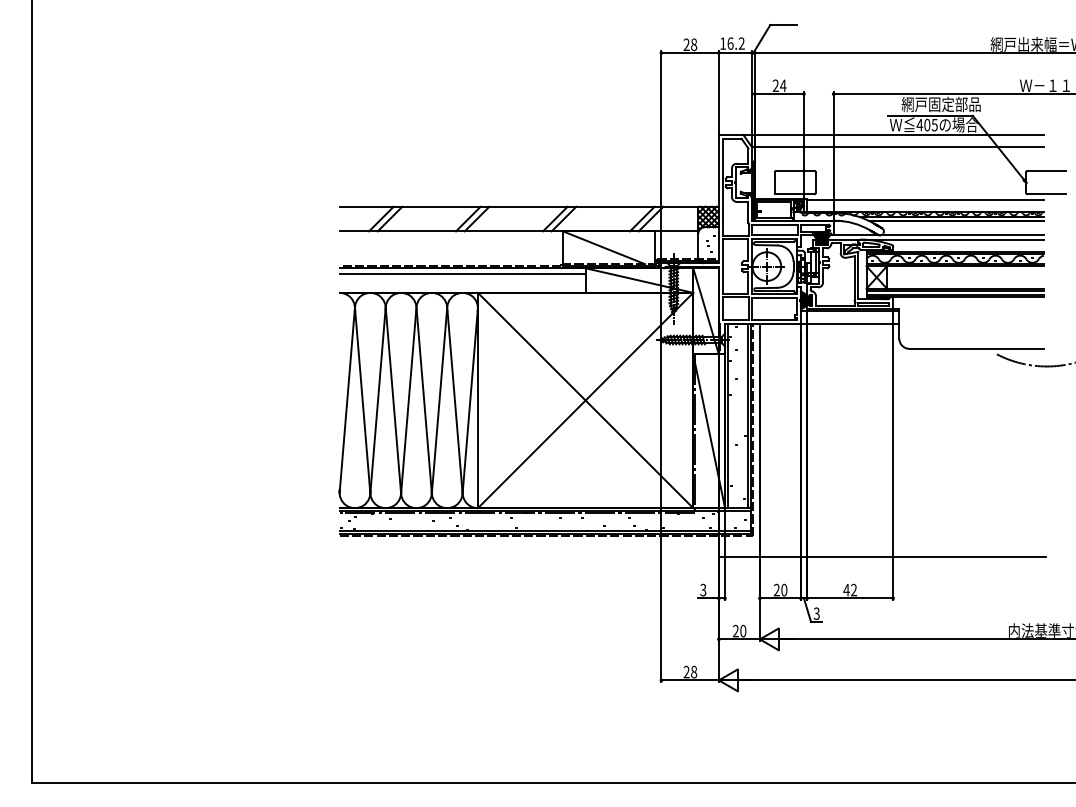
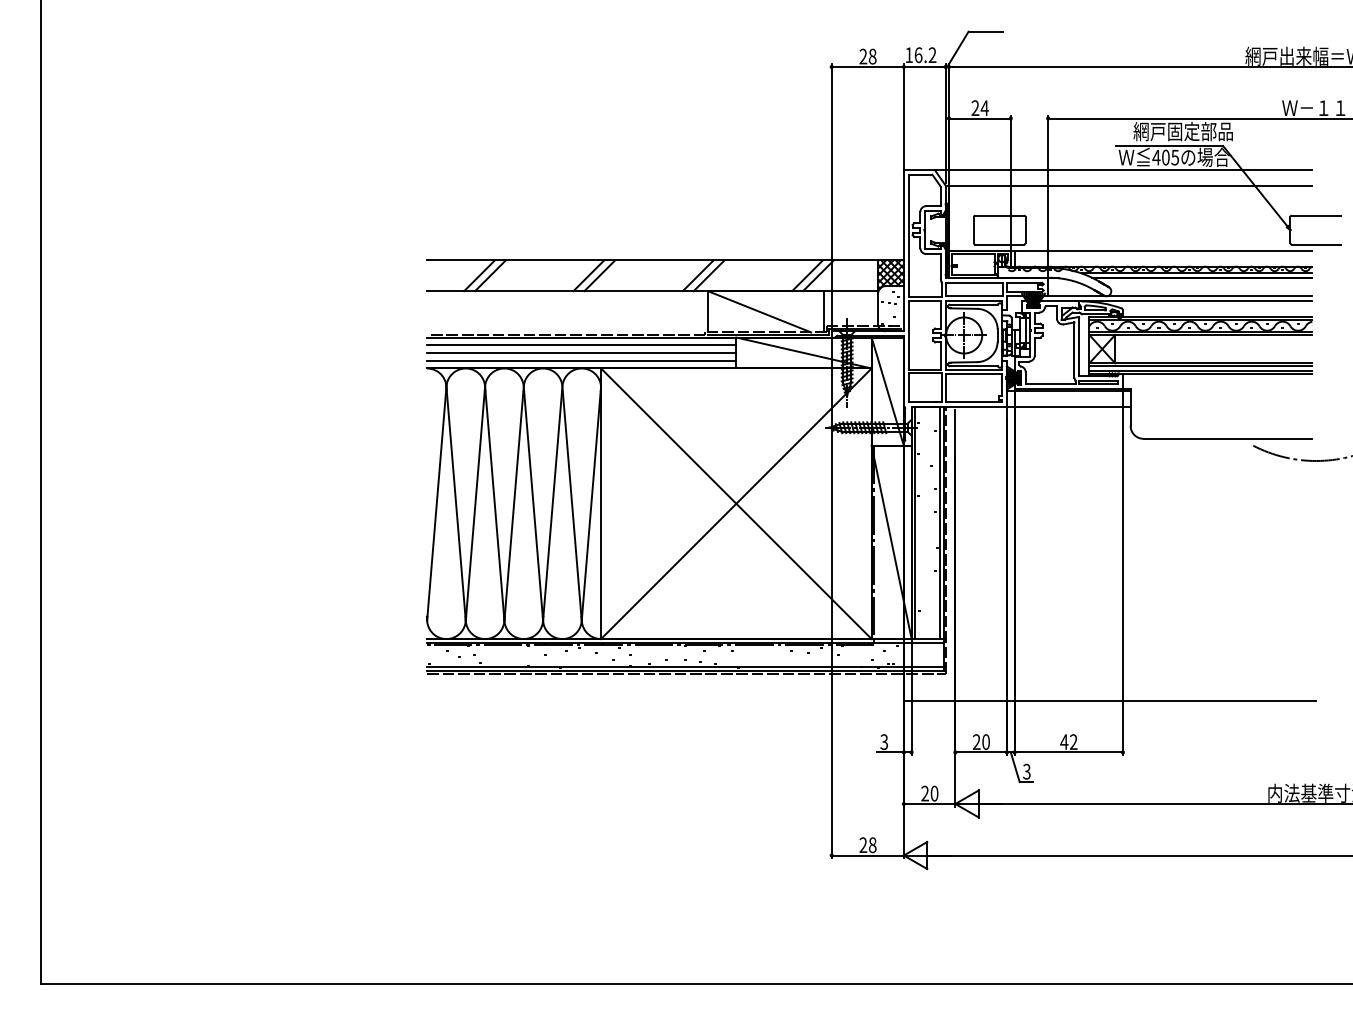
line: (462, 280) -> (581, 353), added
line: (462, 286) -> (581, 360), added

